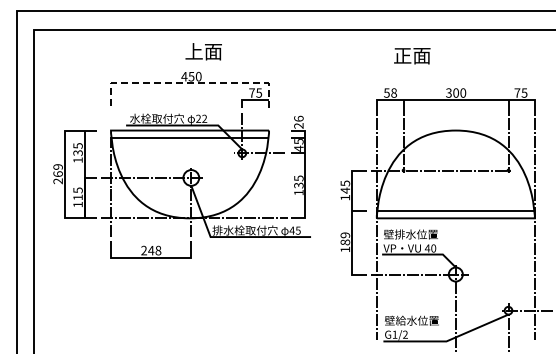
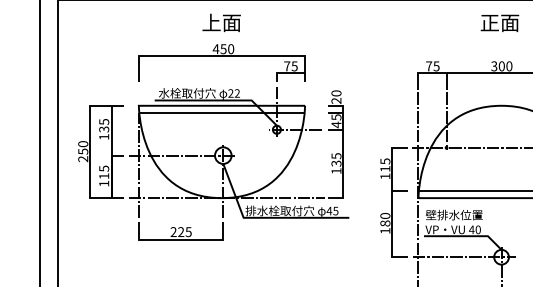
text: (203, 51) -> (221, 22), moved
text: (412, 56) -> (500, 23), moved
line: (189, 83) -> (221, 56), dashed -> solid
text: (390, 92) -> (432, 65), 58 -> 75
text: (298, 118) -> (336, 93), 26 -> 20
text: (57, 170) -> (82, 147), 269 -> 250
text: (345, 190) -> (385, 168), 145 -> 115
text: (345, 235) -> (385, 216), 189 -> 180
text: (154, 250) -> (184, 231), 248 -> 225

